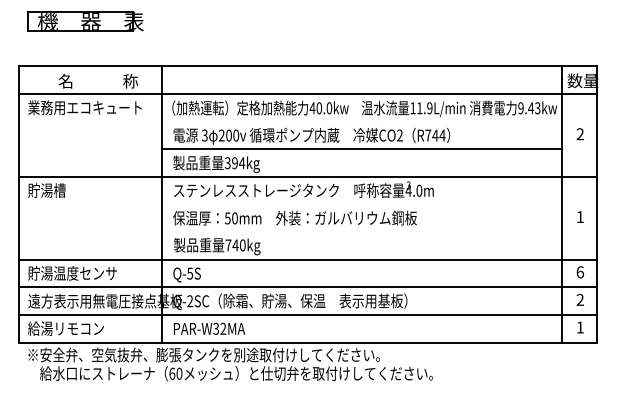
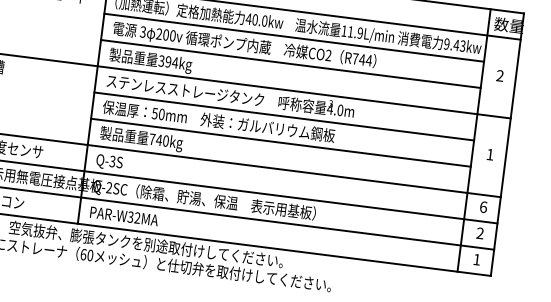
line: (361, 121) -> (293, 37), added
line: (361, 204) -> (283, 116), added
line: (361, 232) -> (280, 143), added
text: (190, 272) -> (113, 160), Q-5S -> Q-3S

